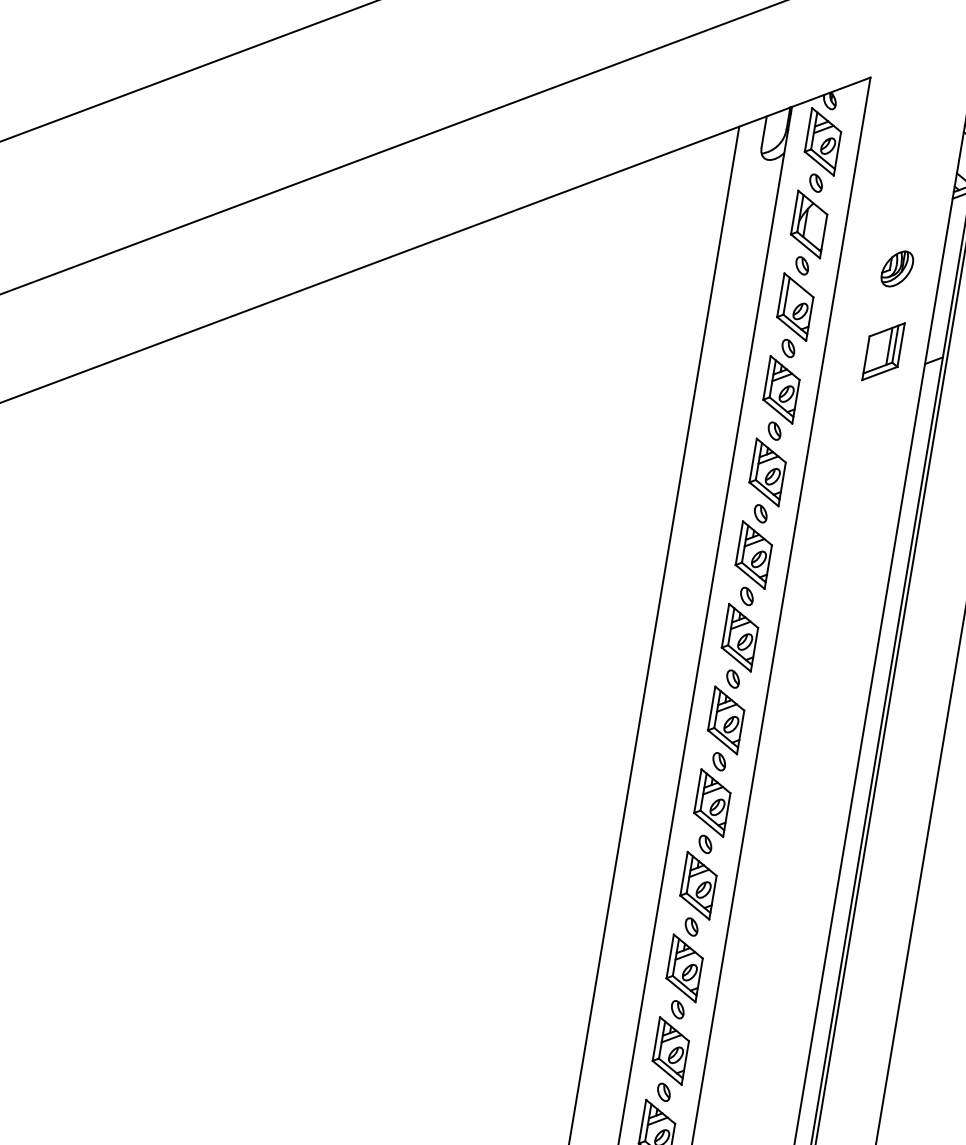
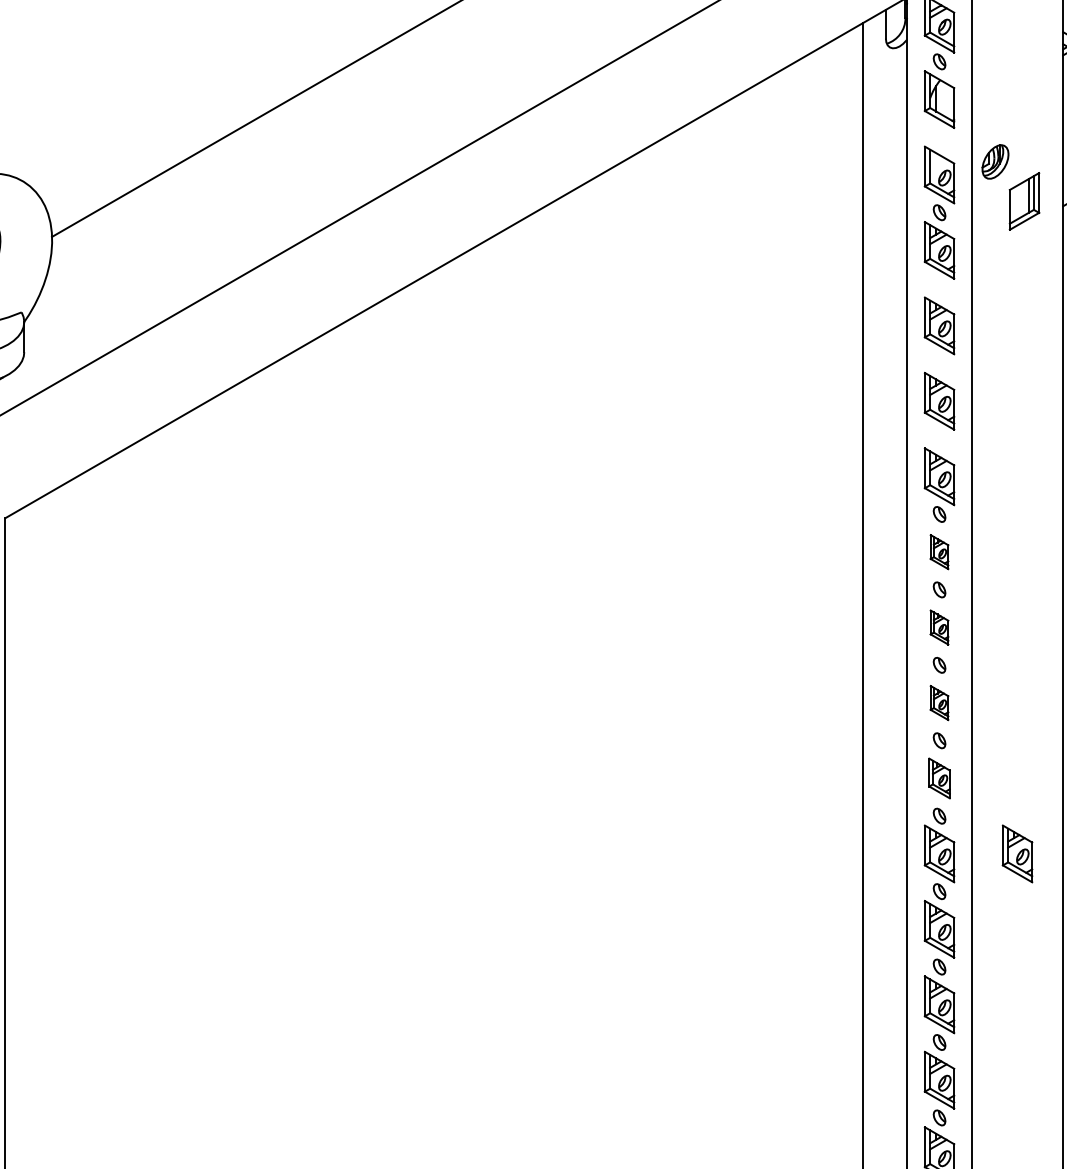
part: (802, 264) -> (939, 136), removed
part: (897, 268) -> (995, 161), moved
part: (774, 430) -> (939, 287), removed
part: (760, 513) -> (939, 363), removed
part: (746, 595) -> (939, 438), removed
part: (726, 719) -> (939, 551), size x0.6
part: (712, 802) -> (939, 627), size x0.6
part: (698, 885) -> (939, 702), size x0.6
part: (684, 968) -> (939, 778), size x0.7
part: (756, 1064) -> (1017, 853), added

